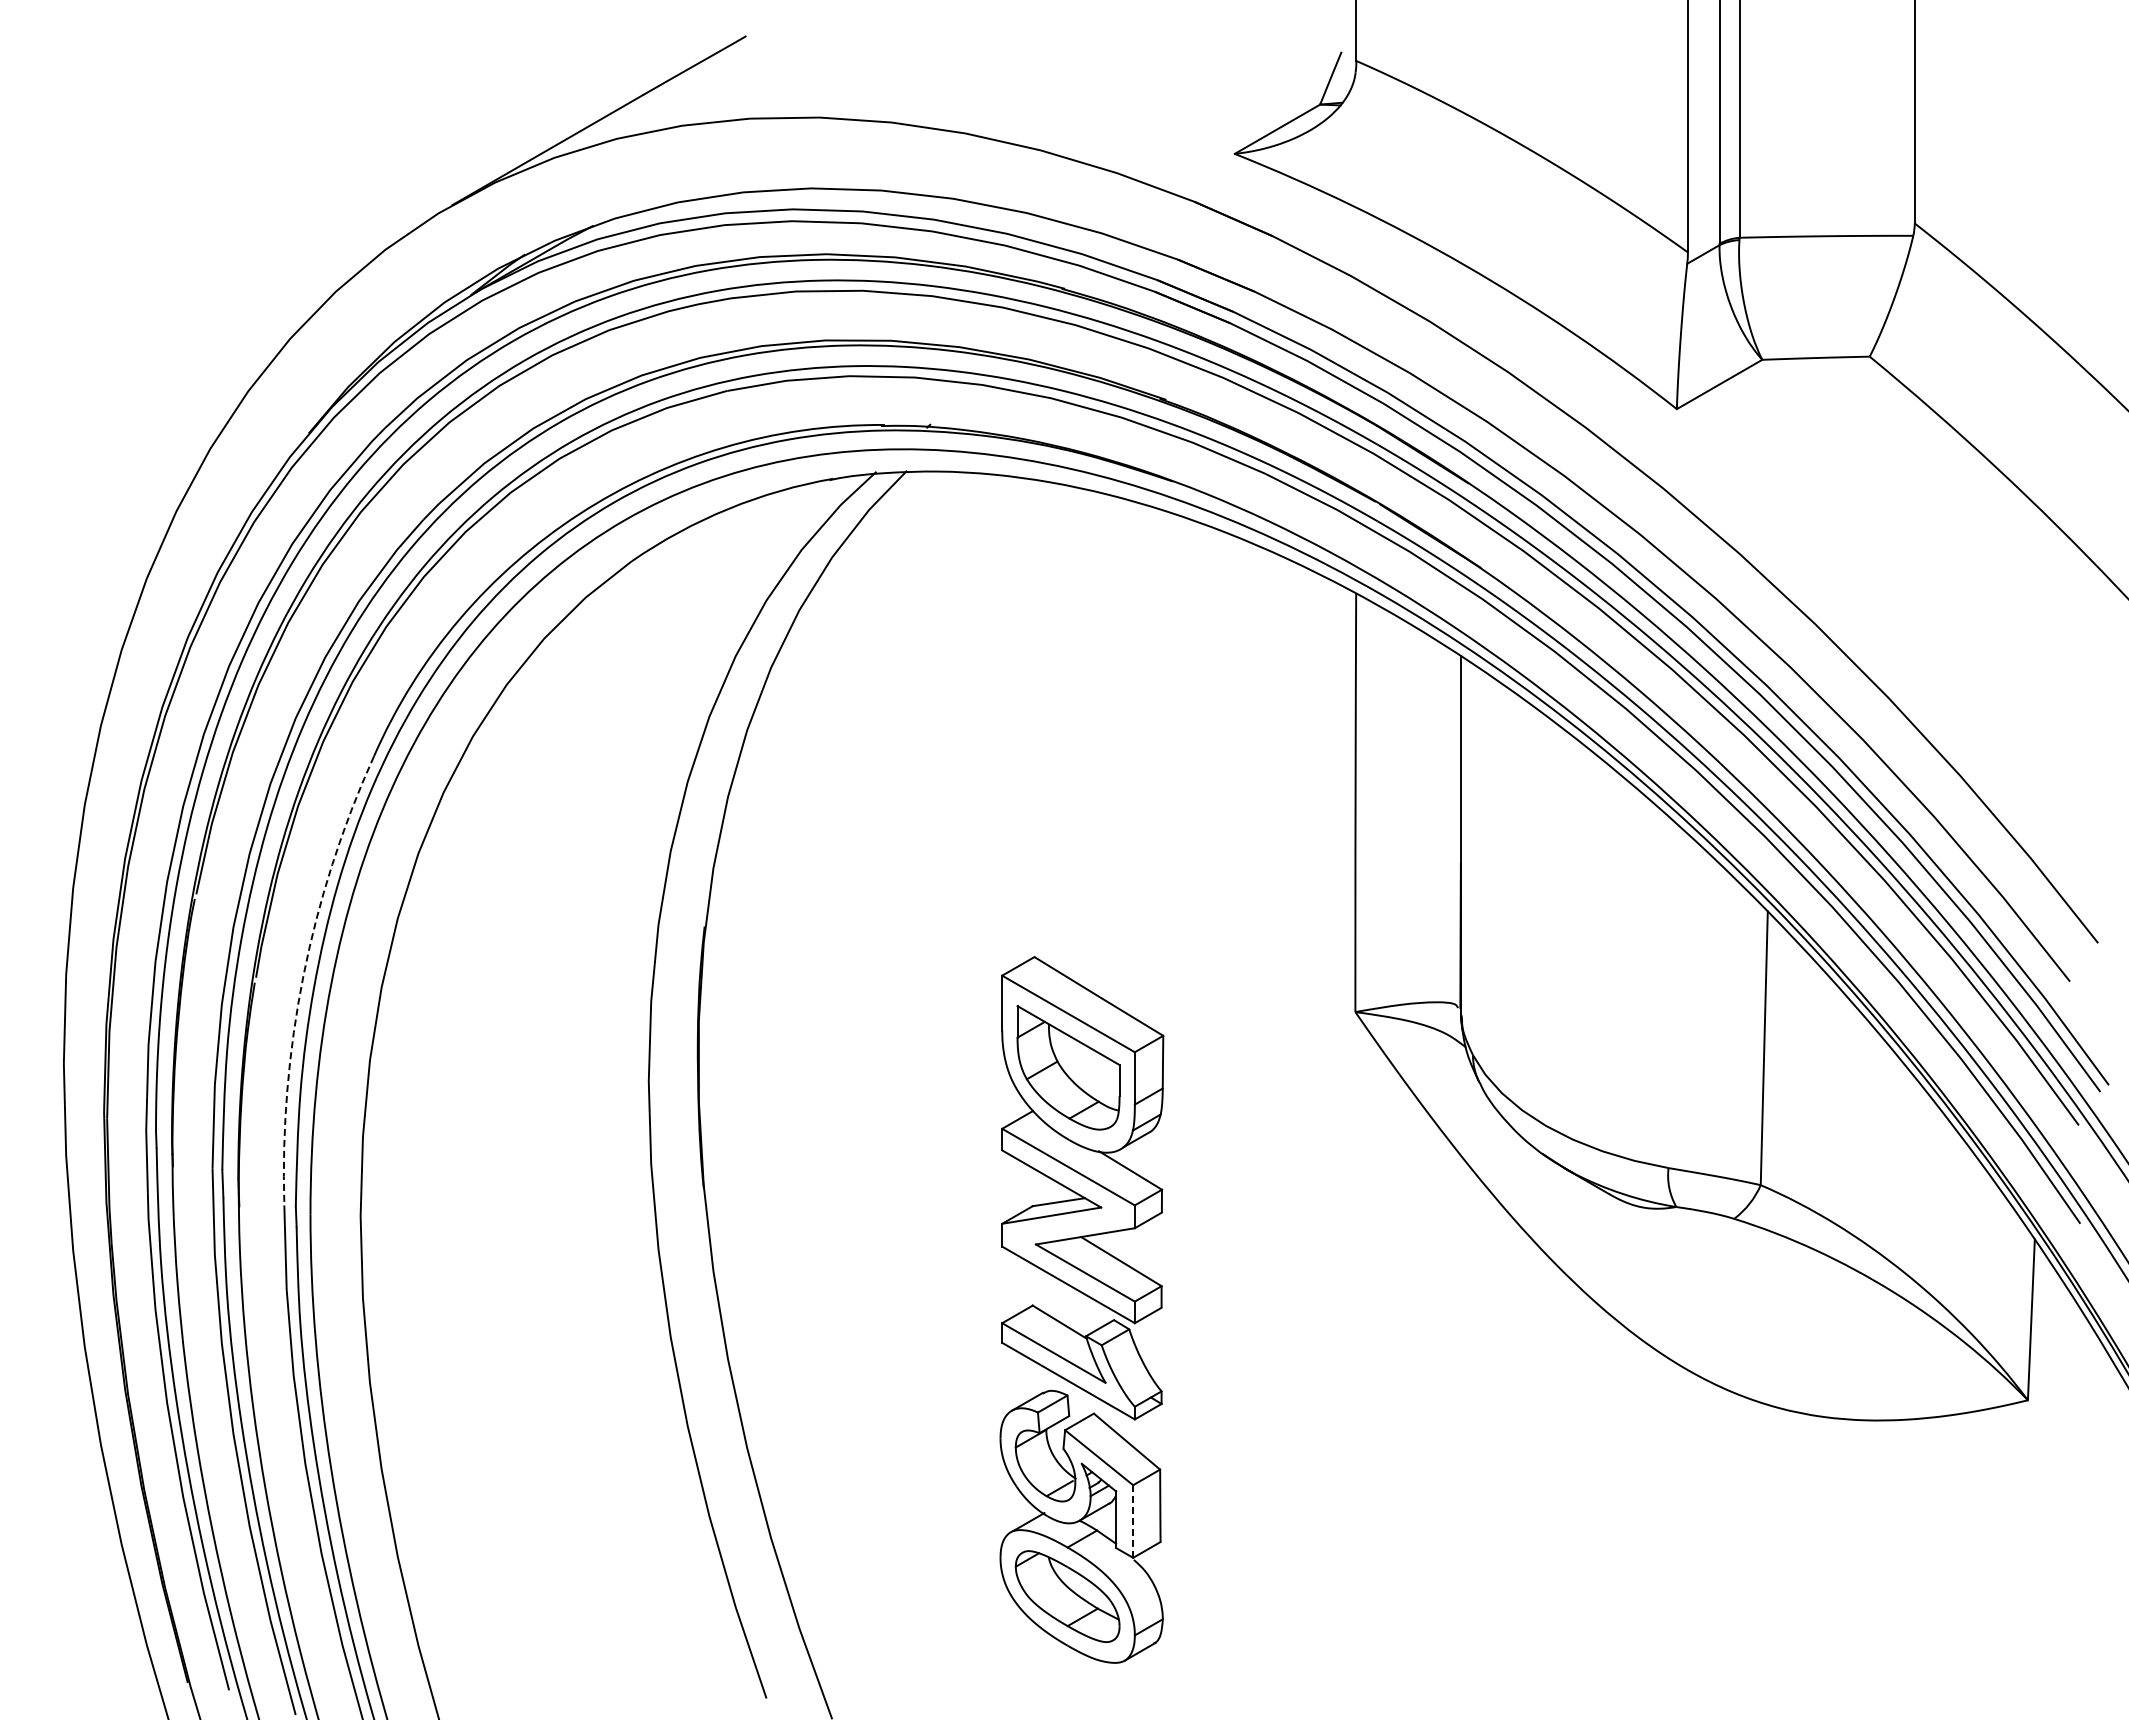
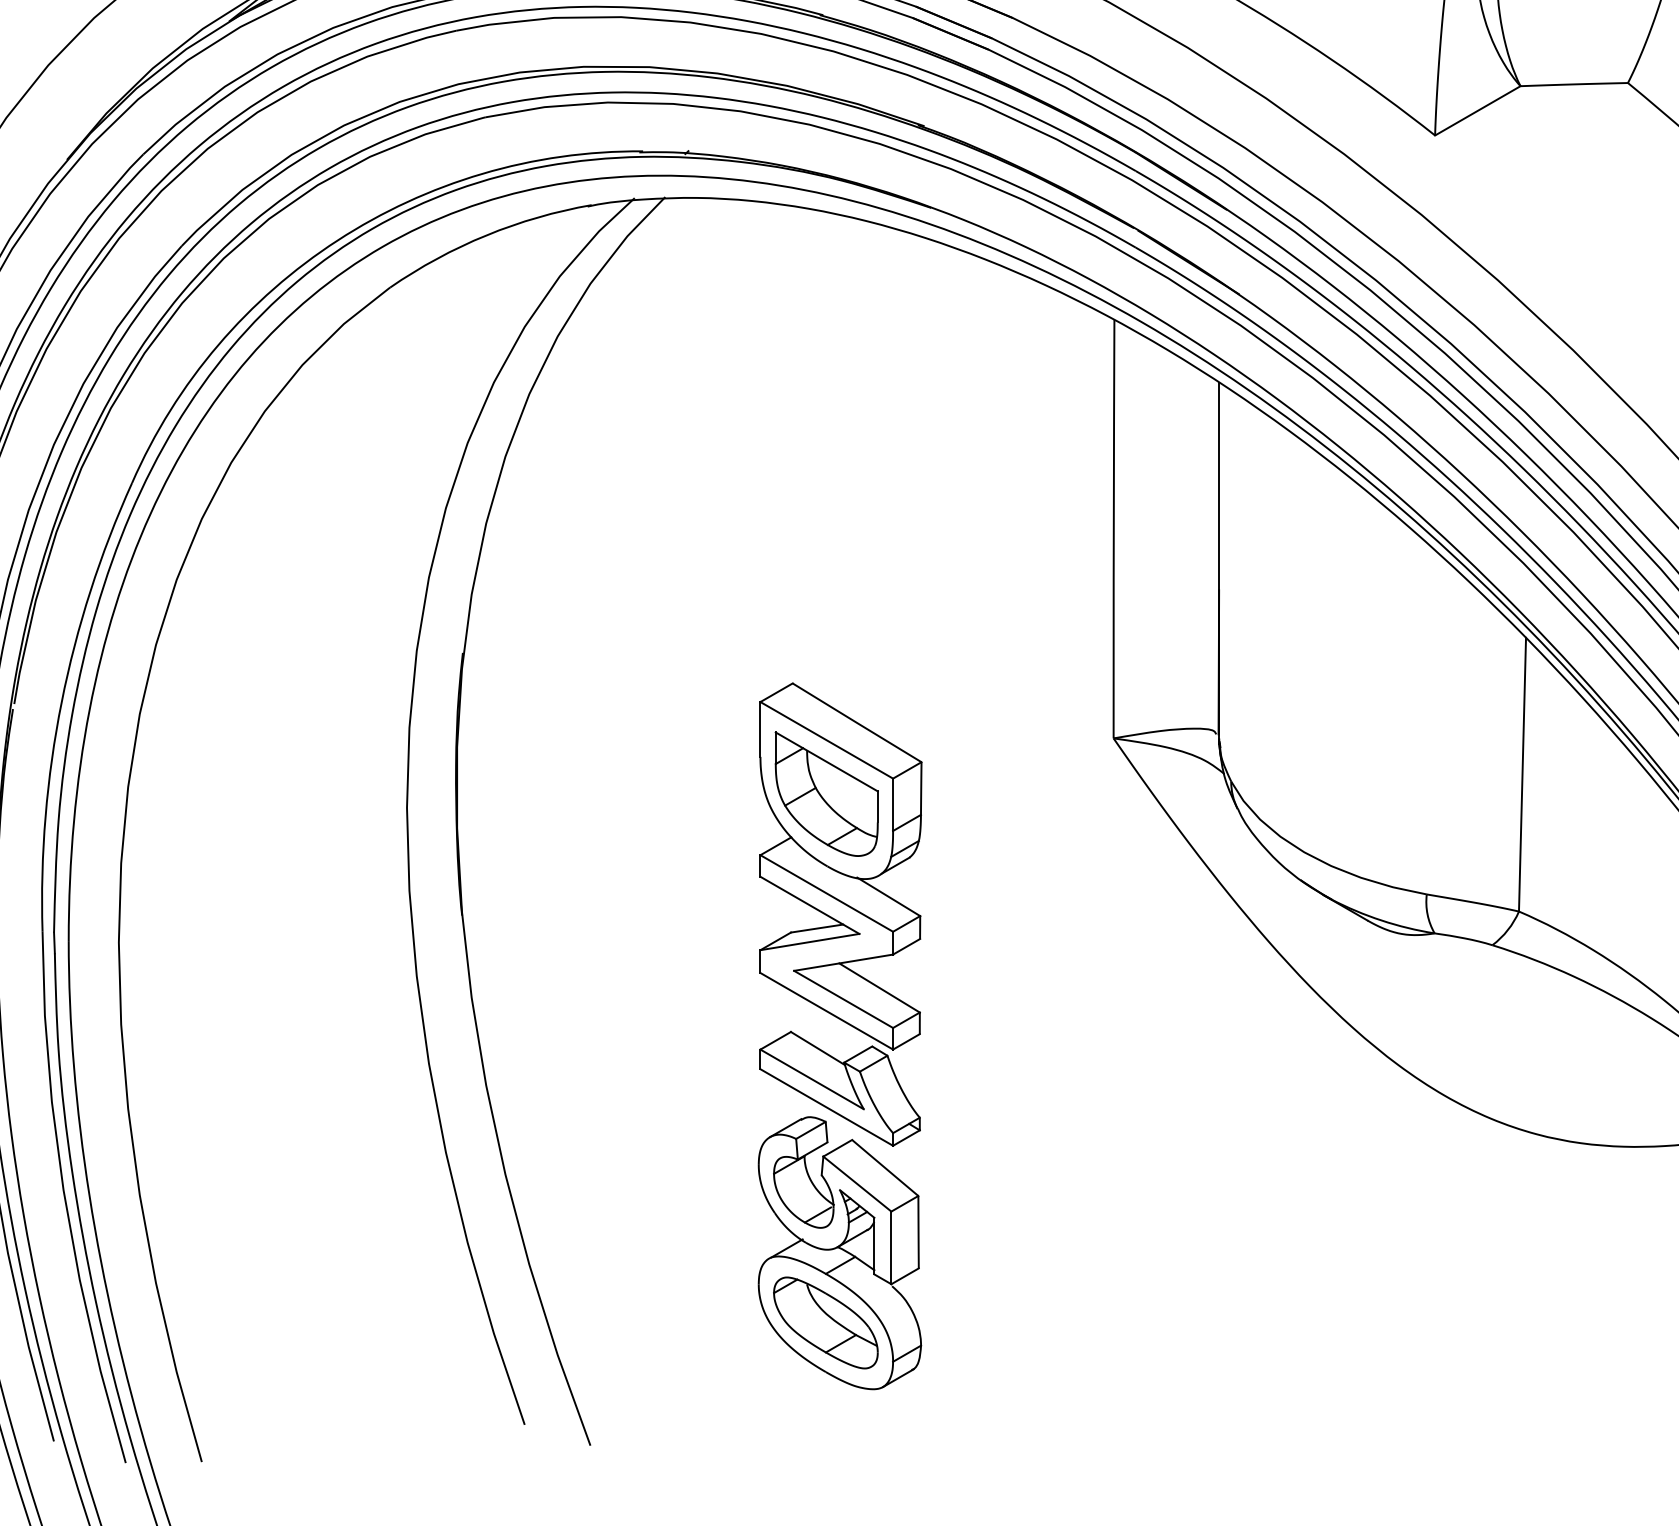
arc: (303, 975) -> (61, 701), dashed -> solid
line: (1133, 1522) -> (891, 1248), dashed -> solid

